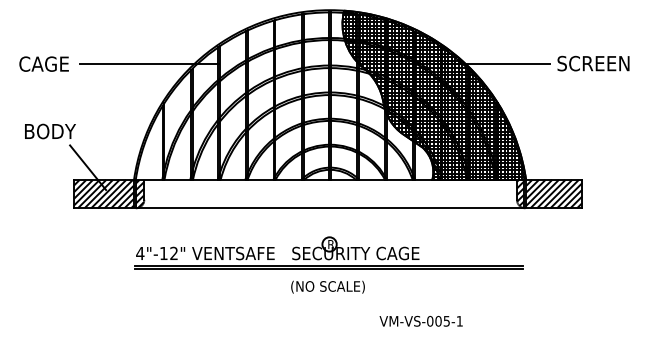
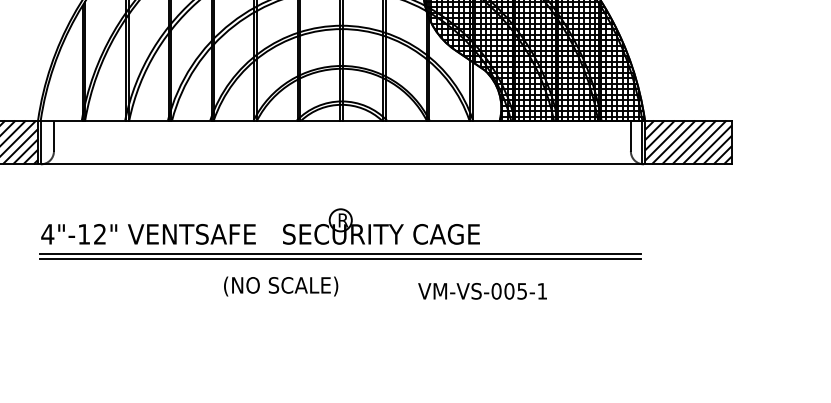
hatch: (139, 193) -> (46, 141), removed
hatch: (520, 194) -> (636, 143), removed
text: (327, 286) -> (280, 285), moved
text: (420, 321) -> (481, 291), moved

